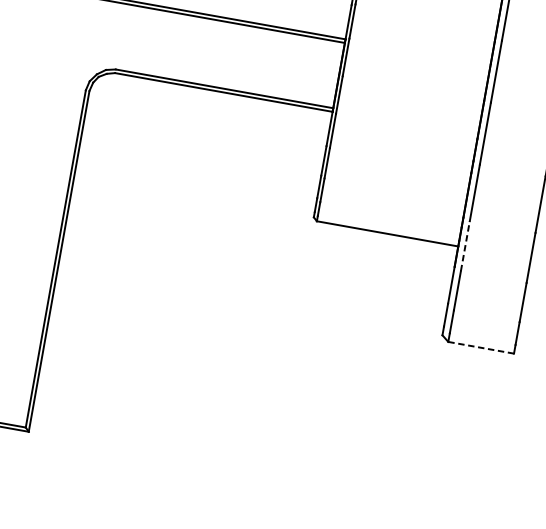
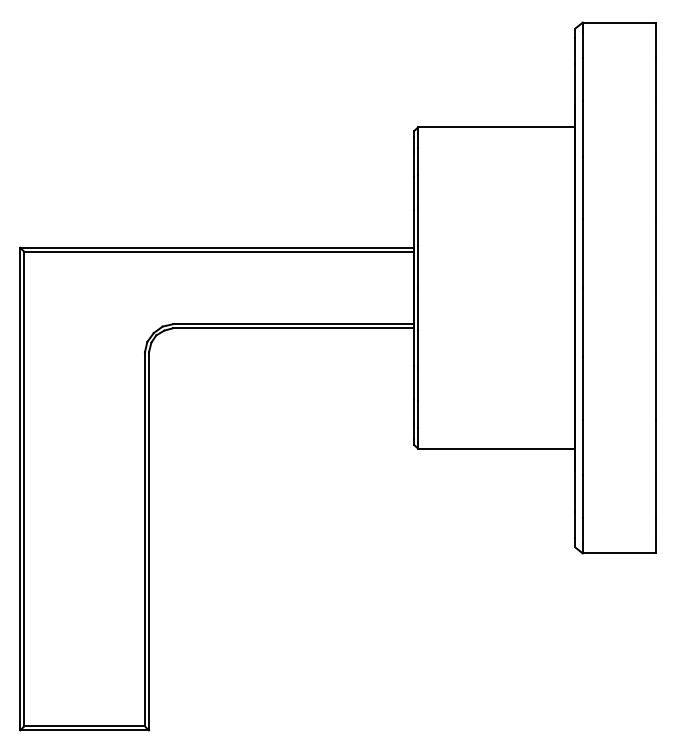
line: (465, 246) -> (582, 447), dashed -> solid
line: (481, 347) -> (619, 553), dashed -> solid

